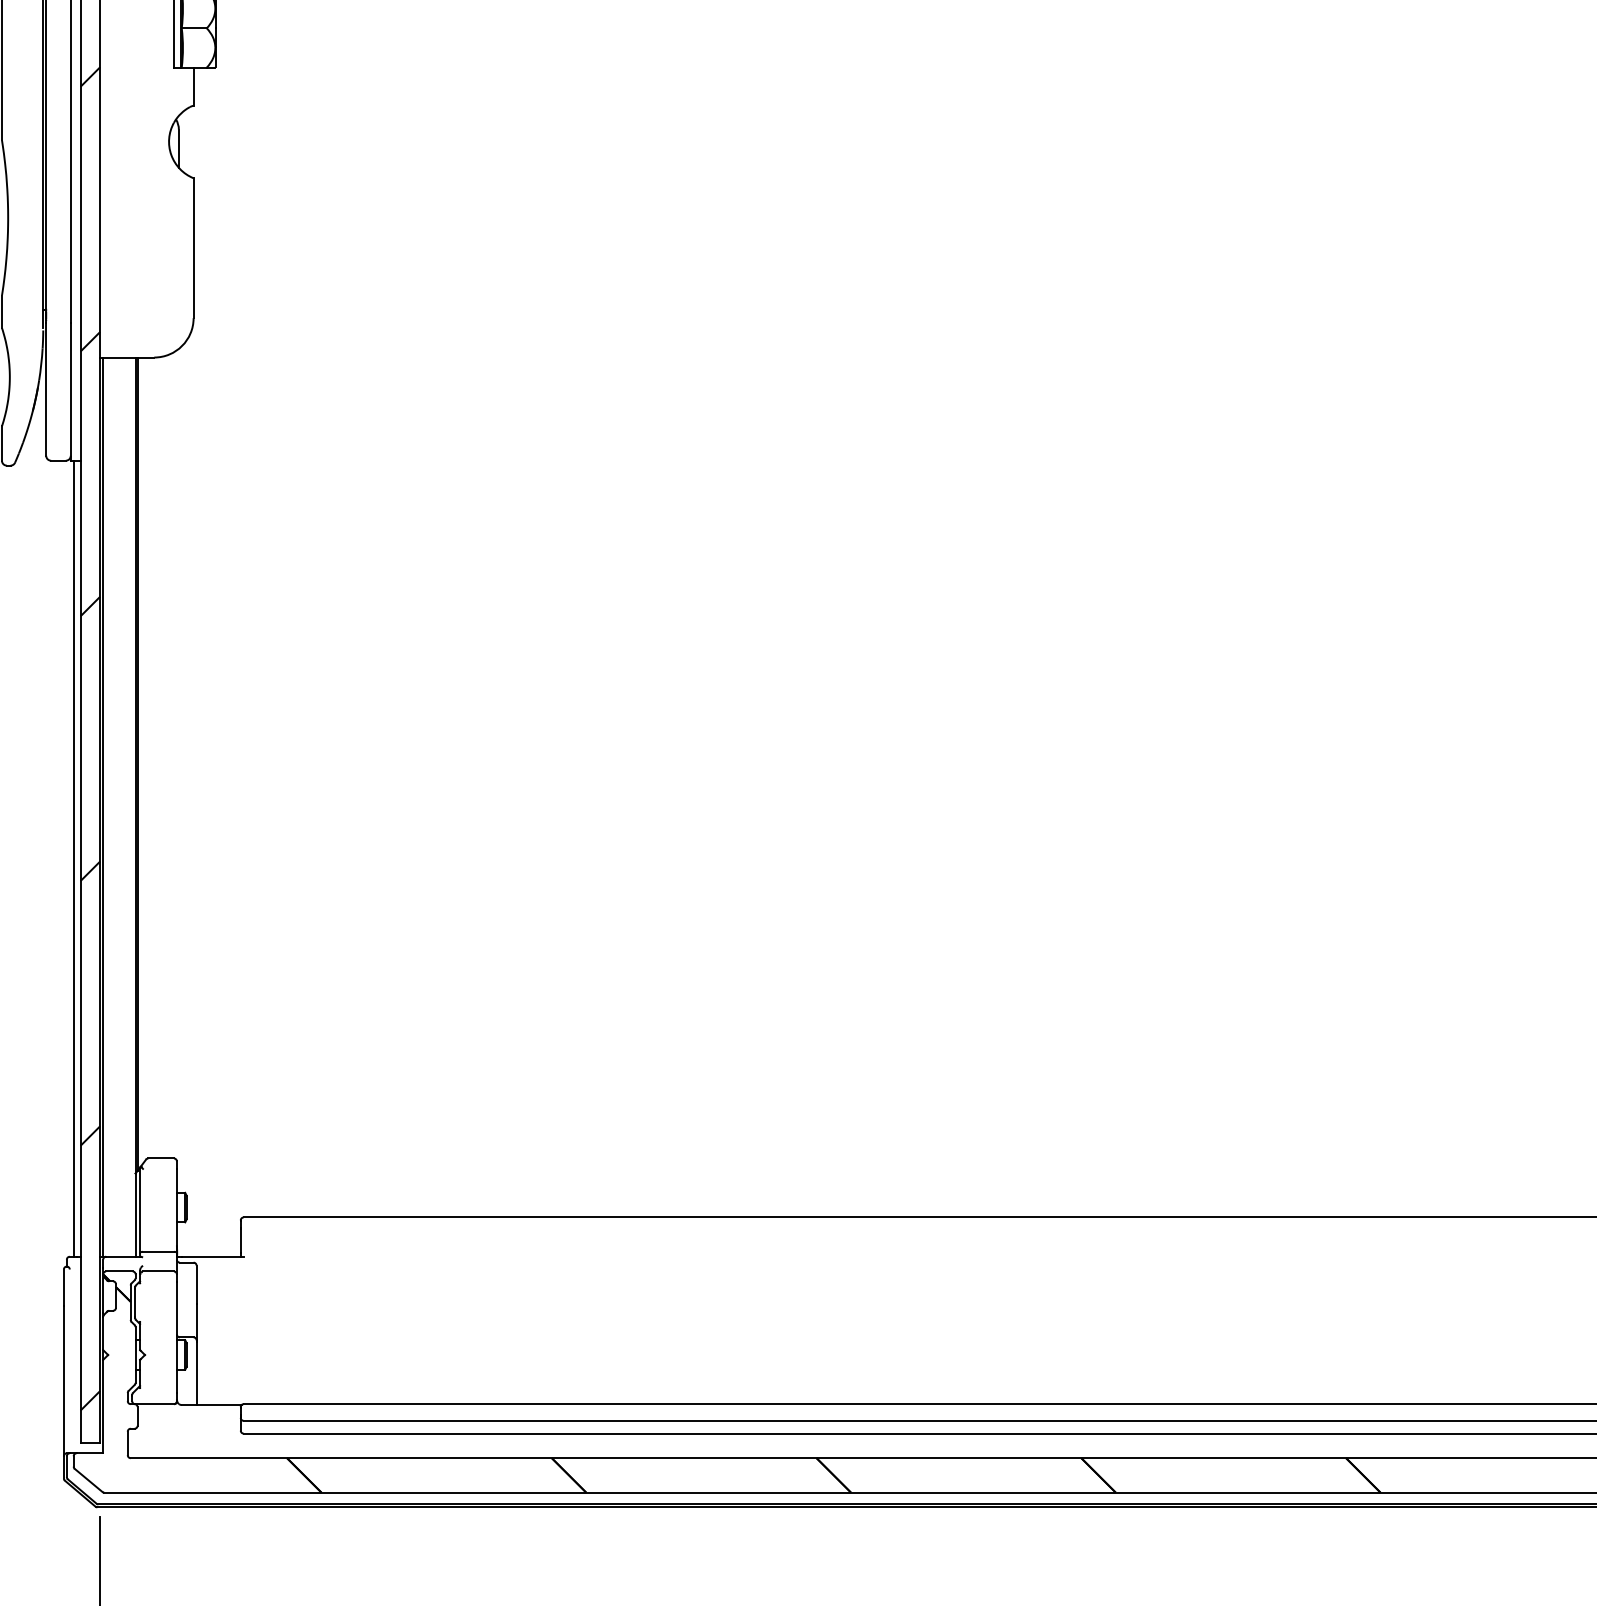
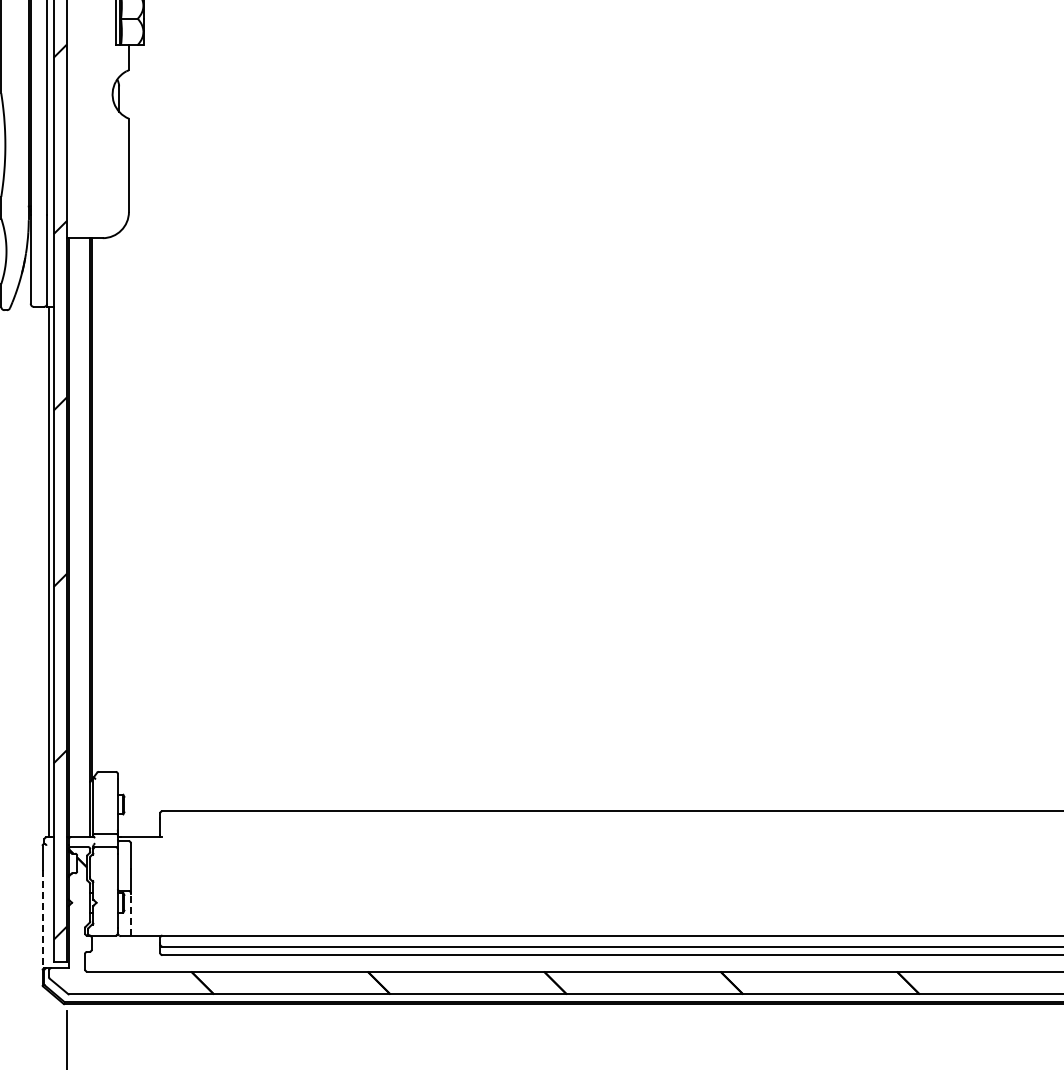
line: (195, 1374) -> (130, 915), solid -> dashed
line: (63, 1381) -> (42, 920), solid -> dashed

